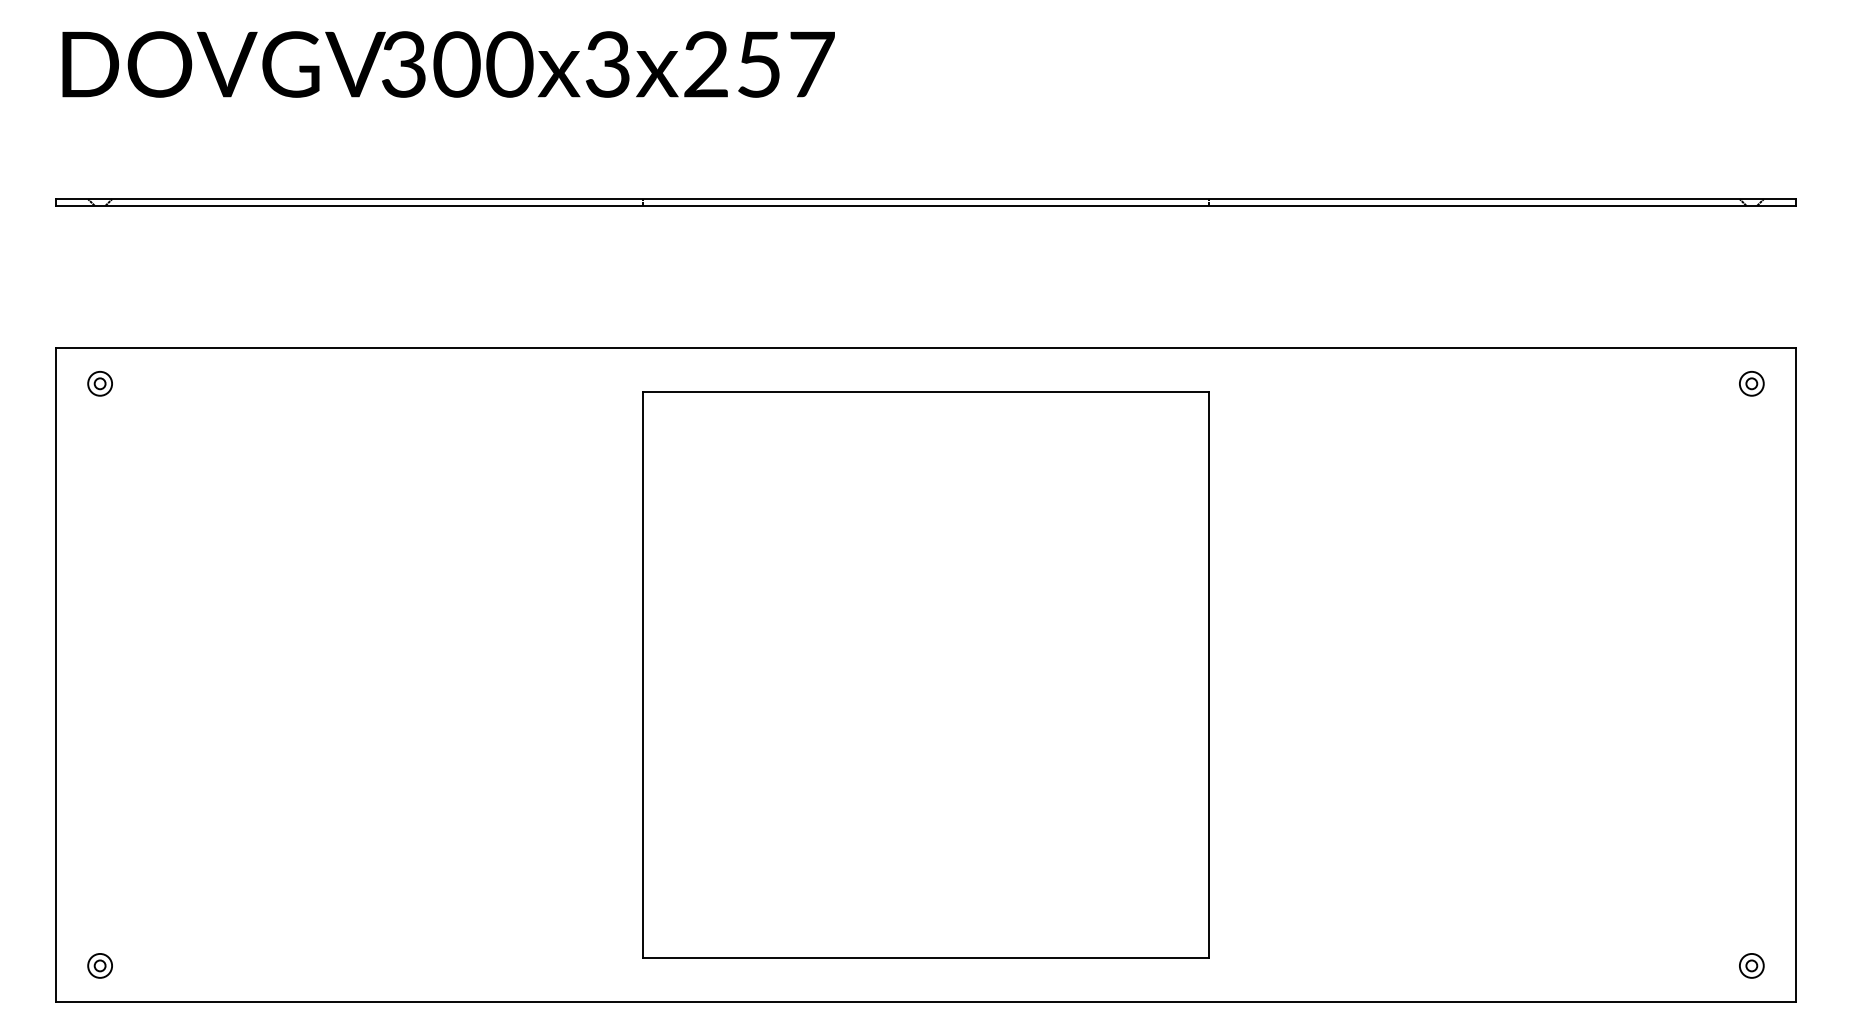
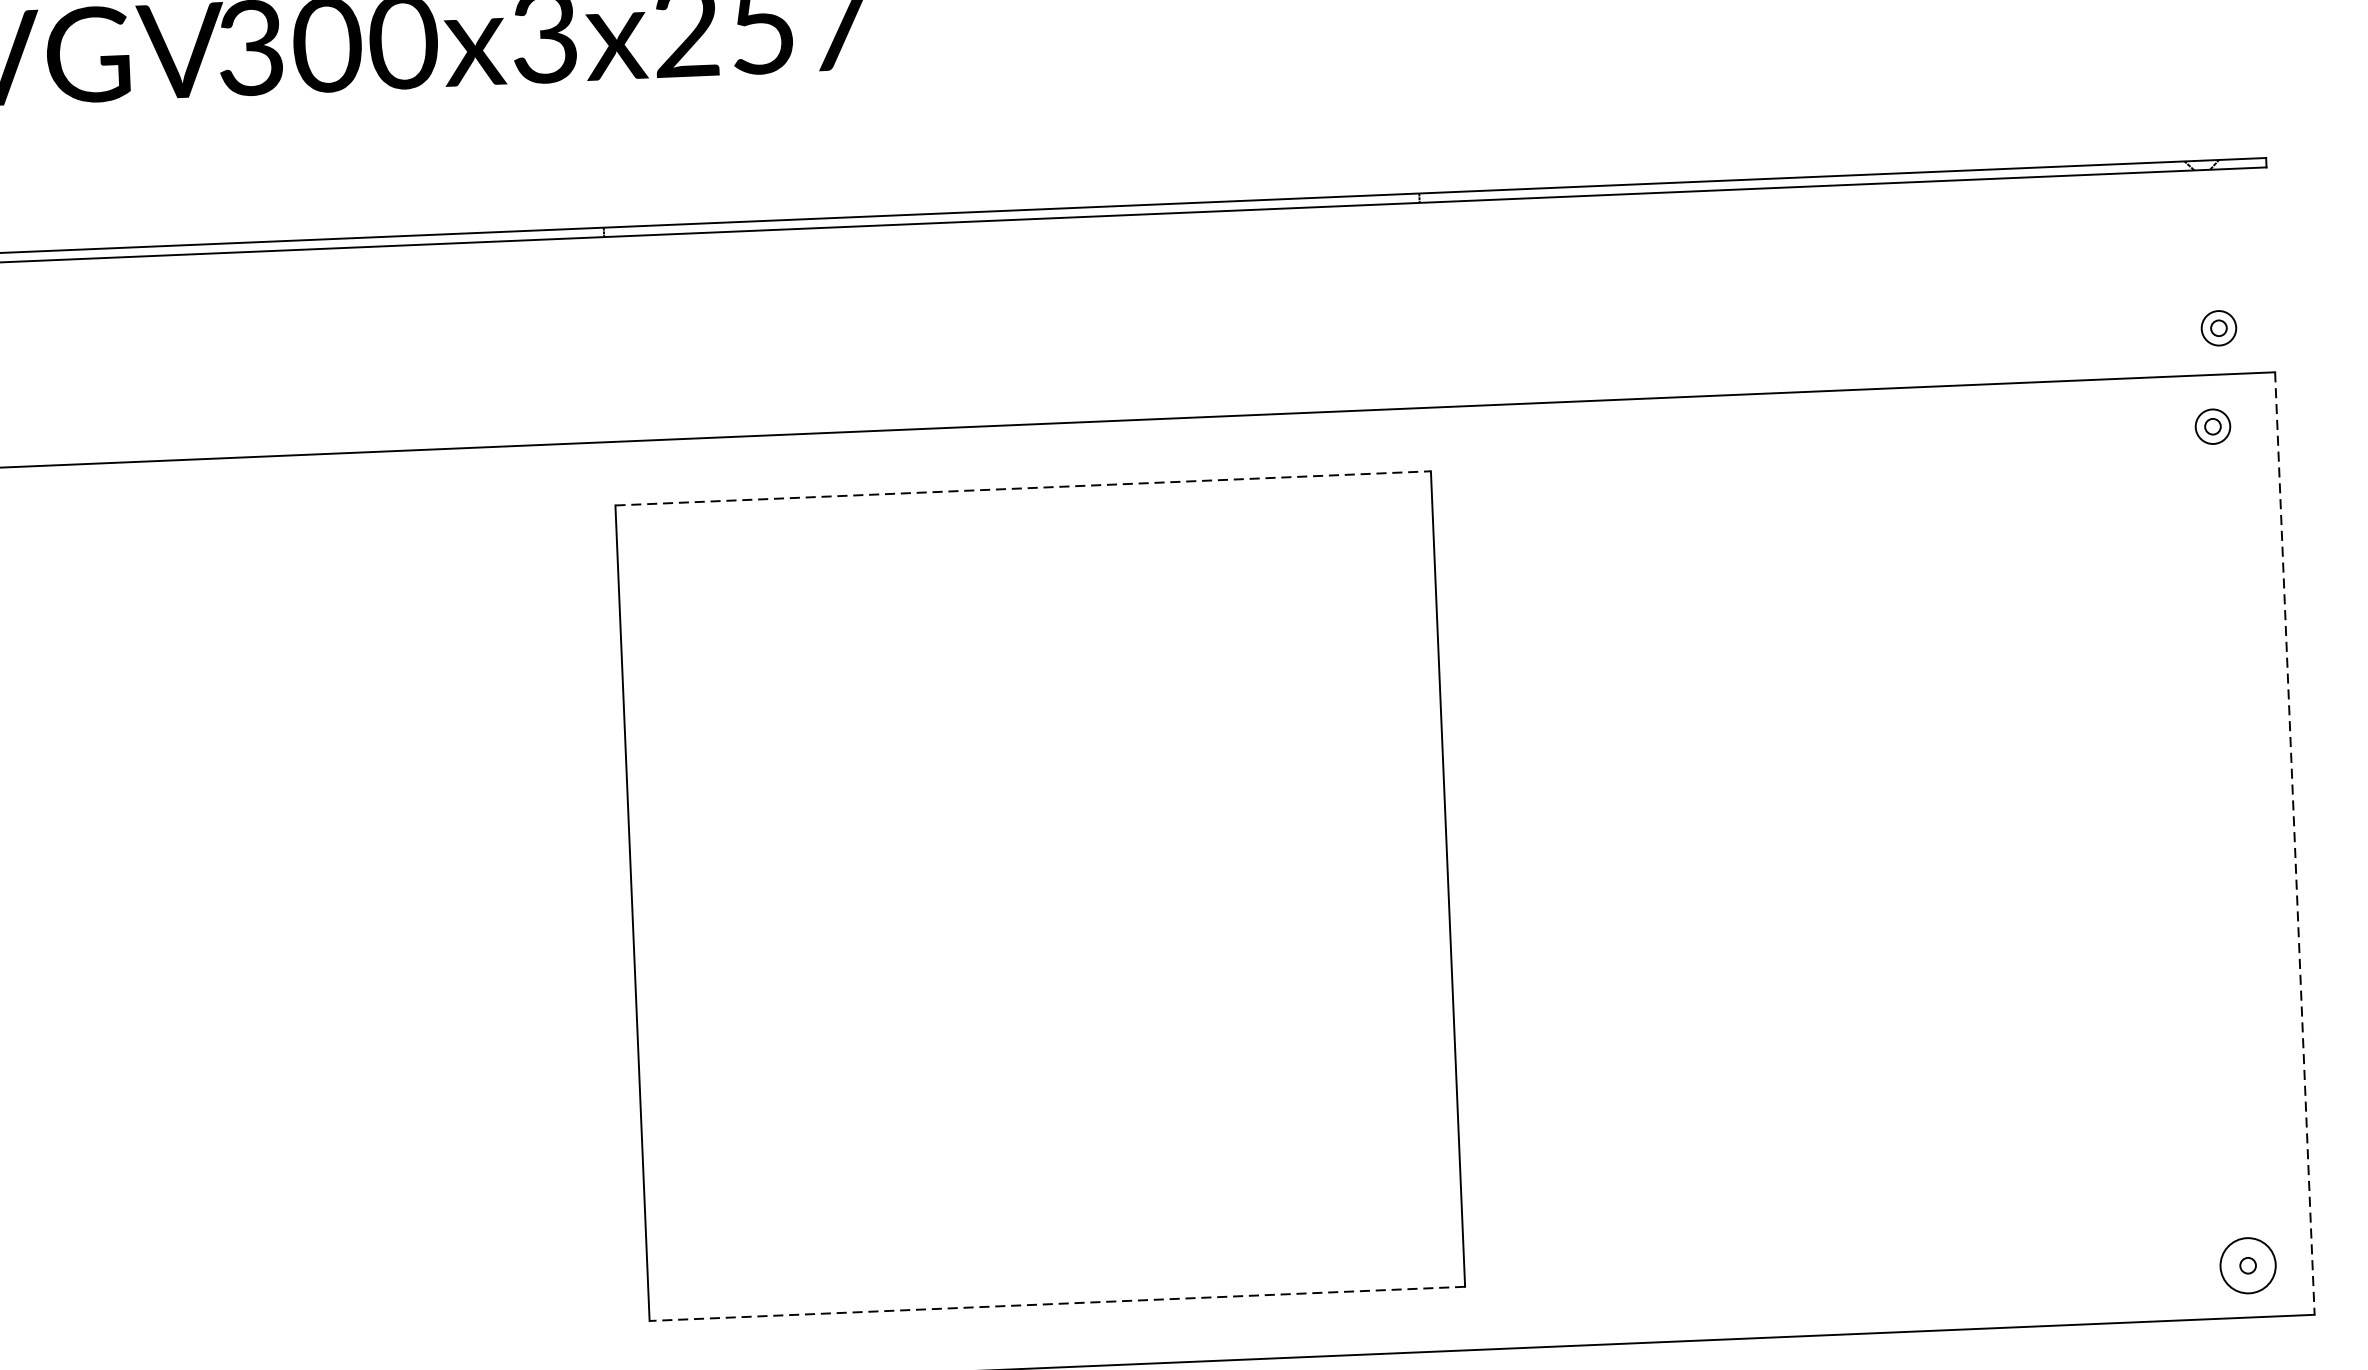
part: (1758, 315) -> (2218, 327), added
line: (925, 391) -> (1022, 487), solid -> dashed
line: (1796, 674) -> (2294, 843), solid -> dashed
line: (925, 957) -> (1056, 1303), solid -> dashed
circle: (1751, 965) -> (2247, 1265), size x1.6

